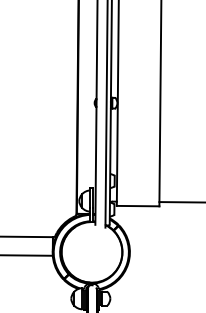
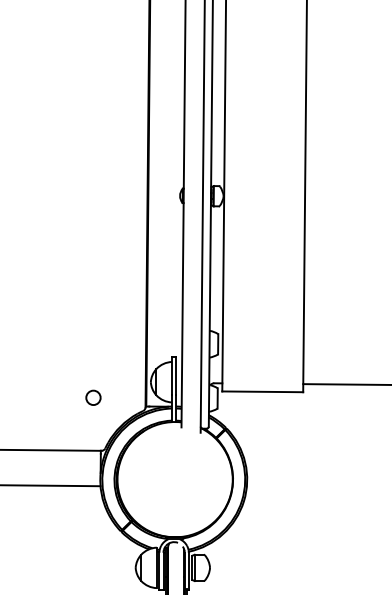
circle: (48, 208) -> (92, 396), added

